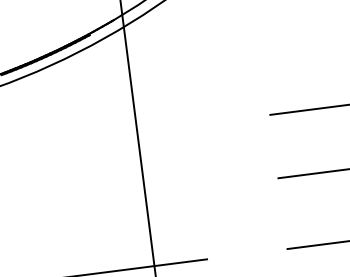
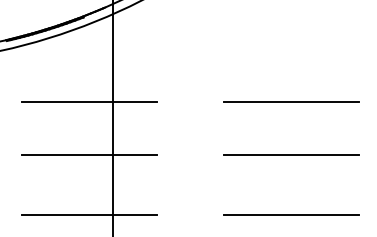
line: (108, 135) -> (88, 102), added
line: (116, 199) -> (88, 155), added

